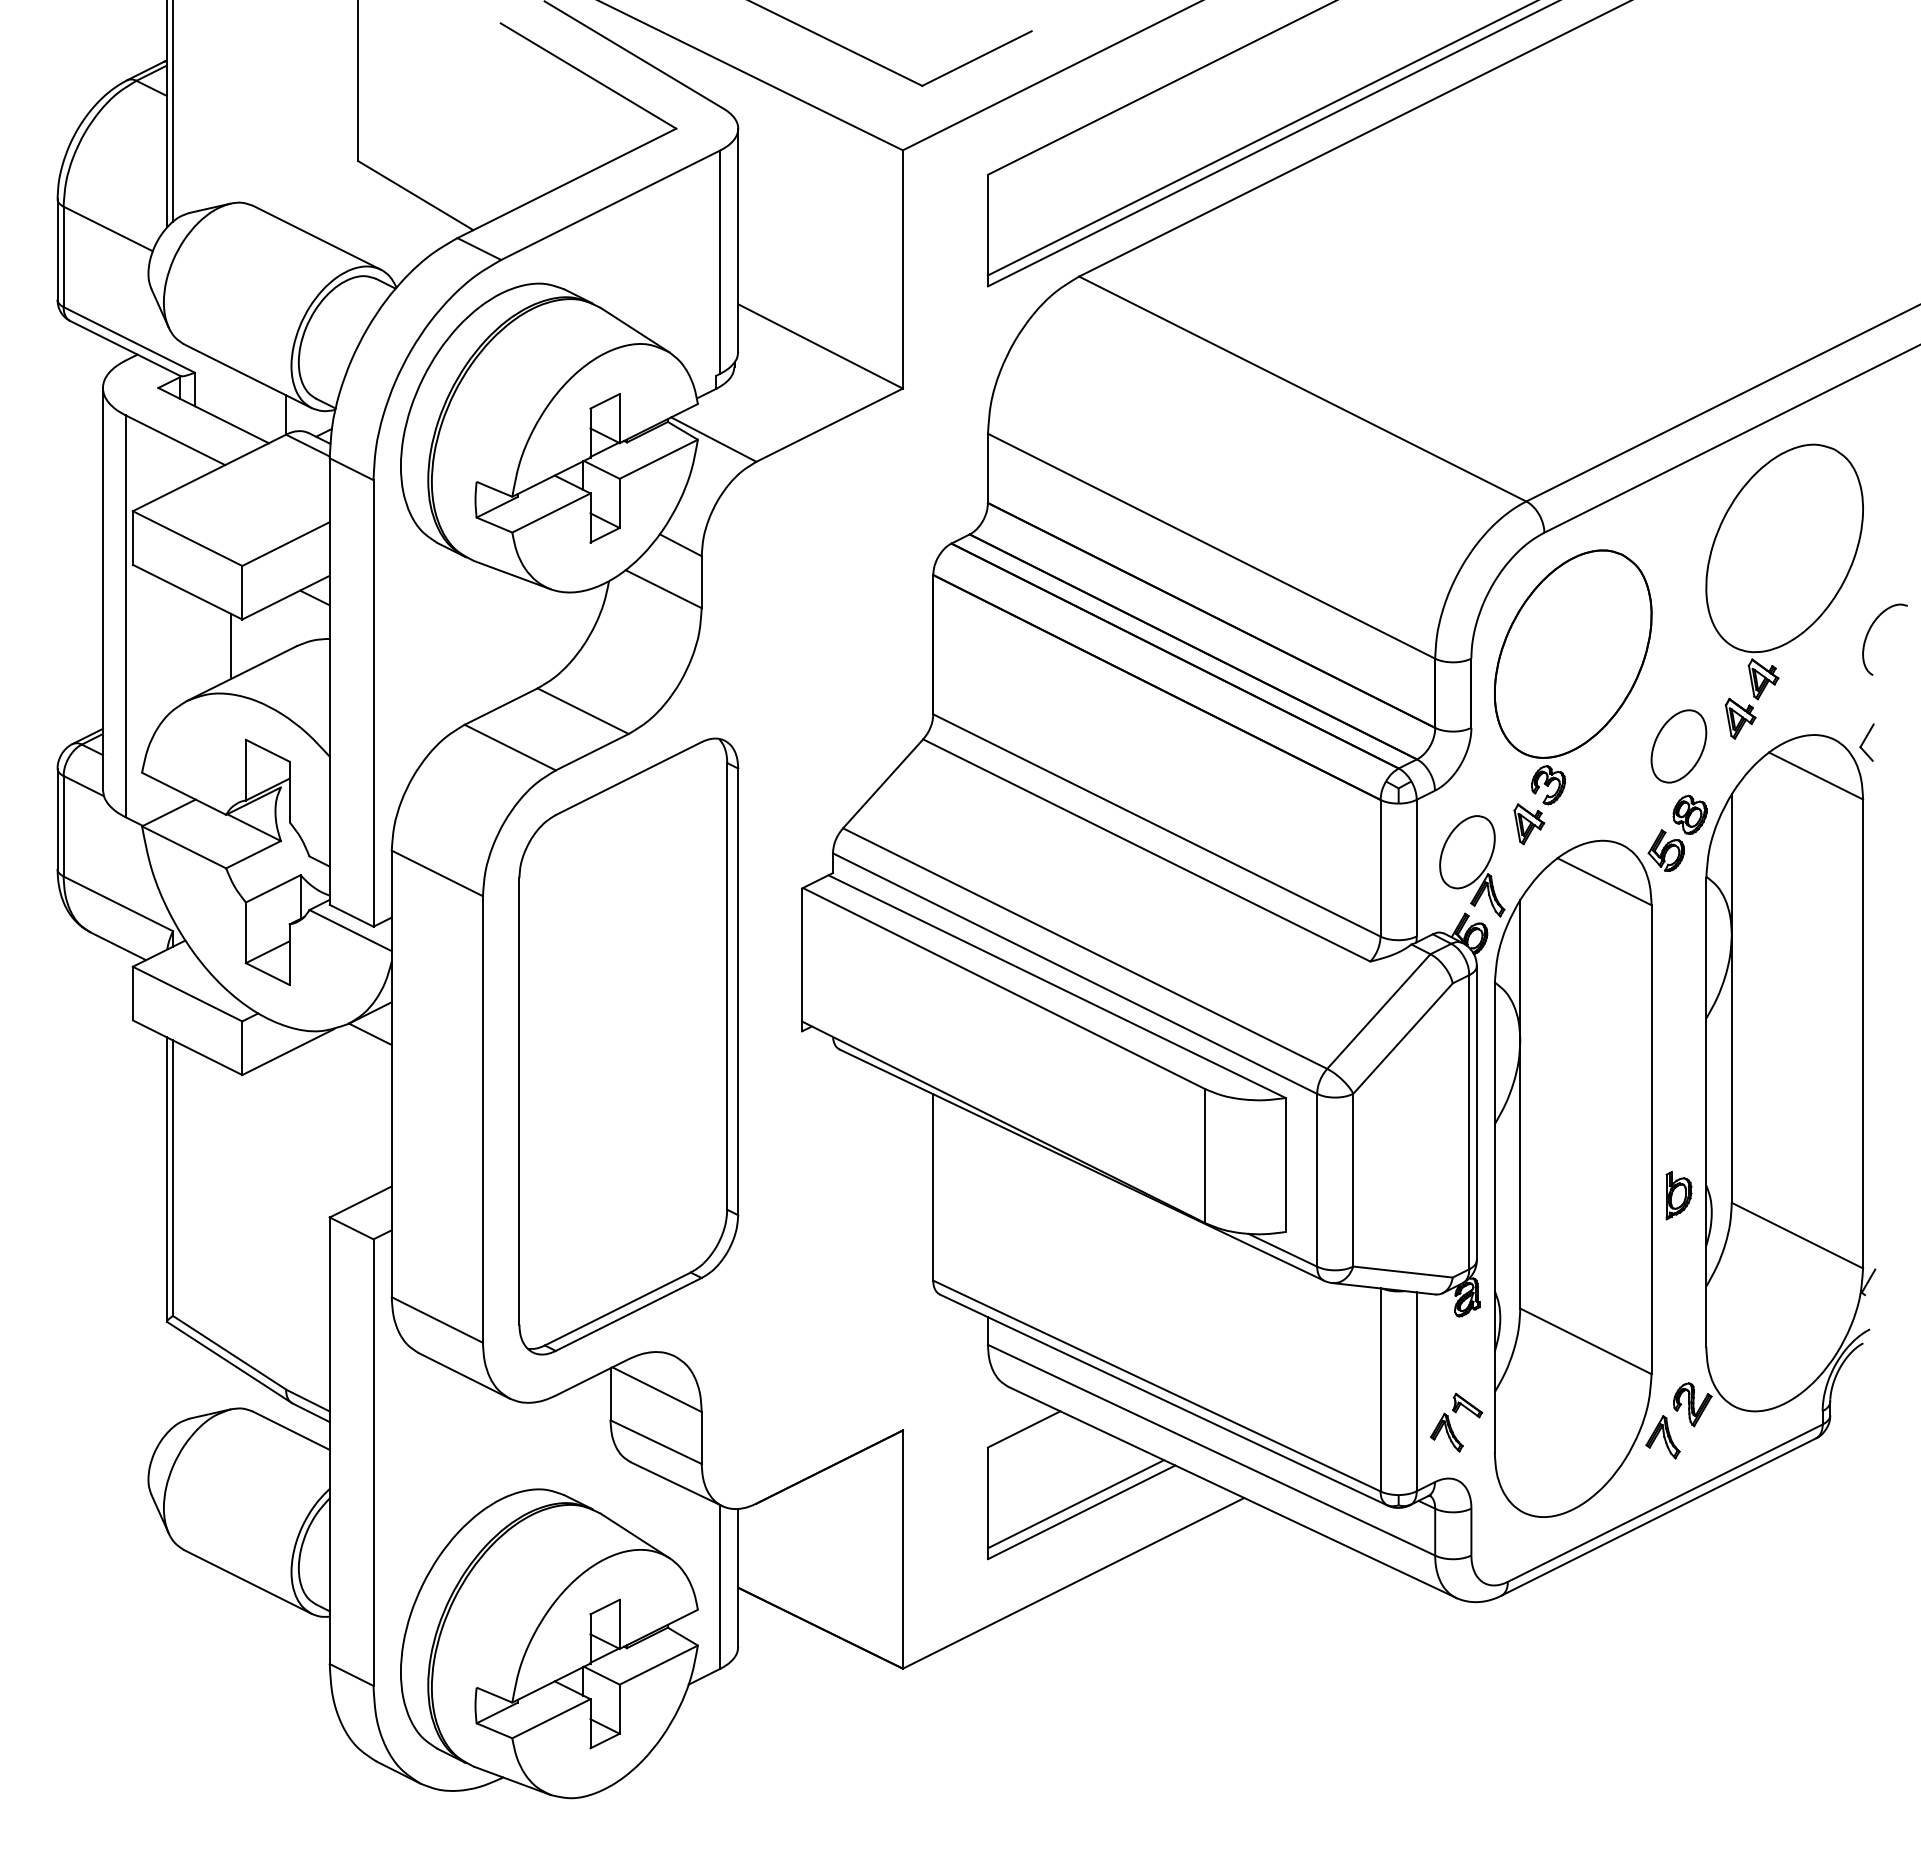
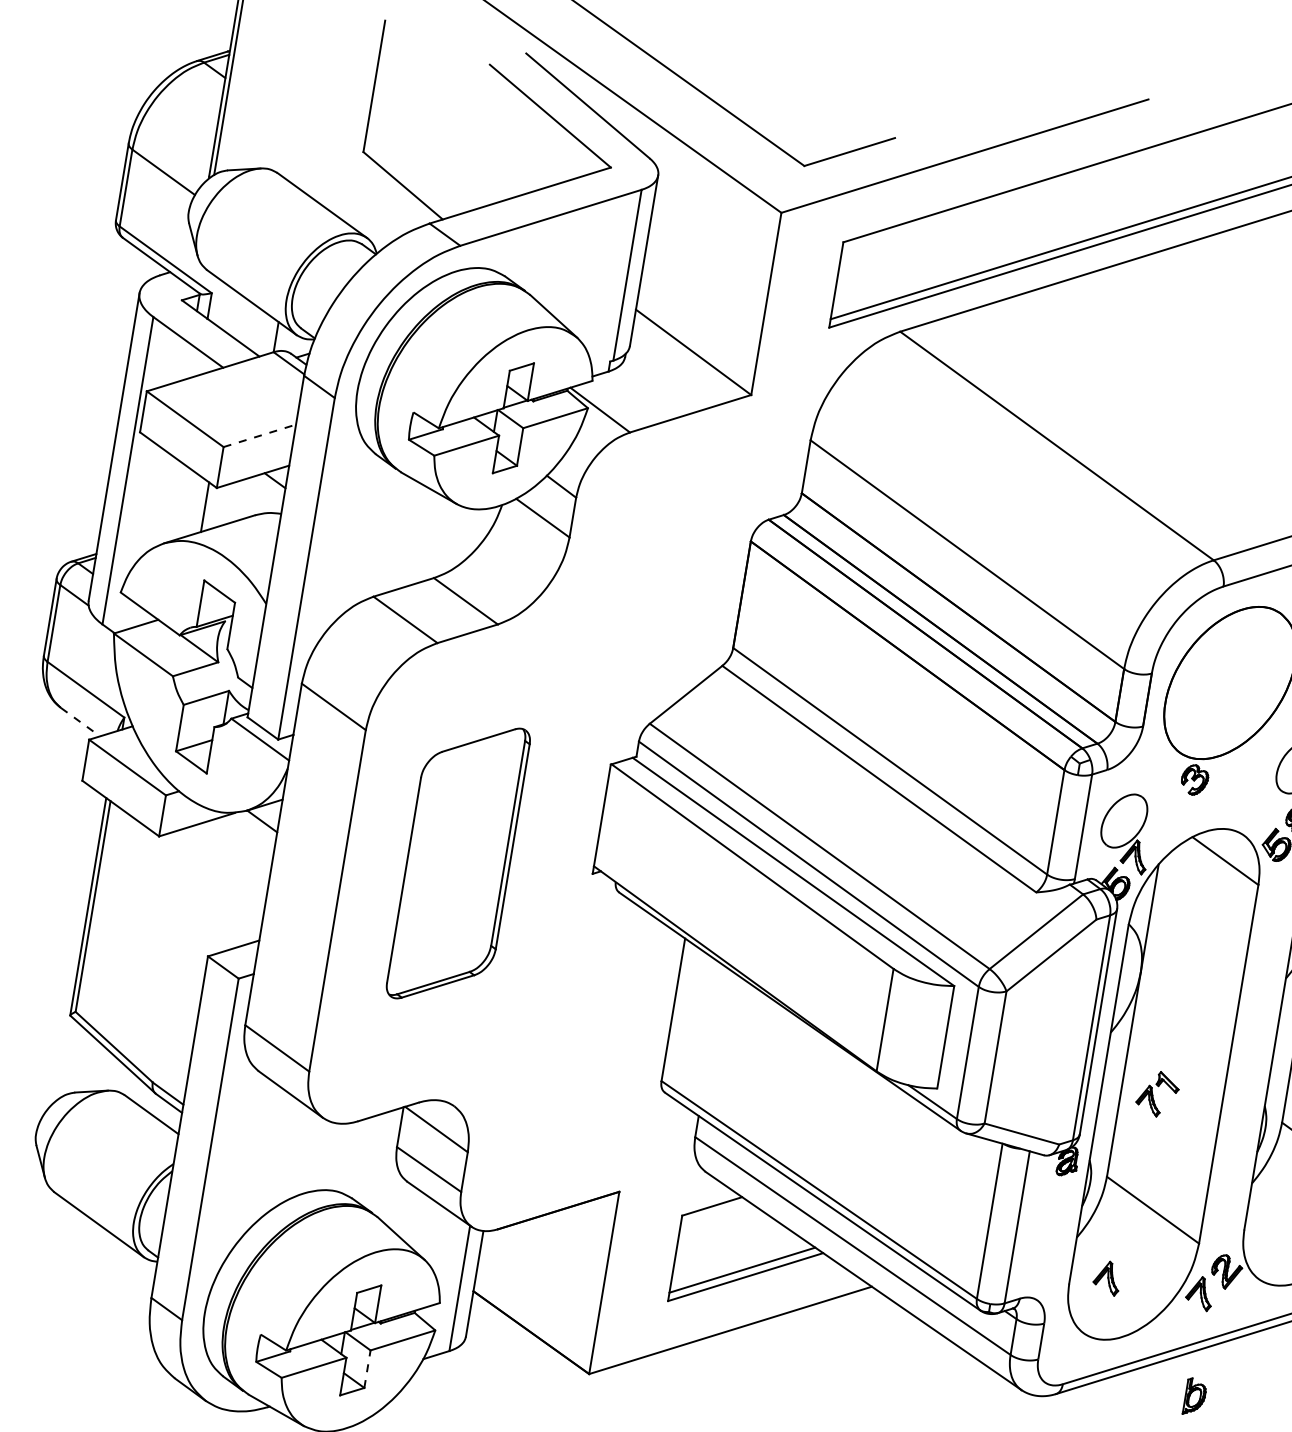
line: (286, 544) -> (260, 436), solid -> dashed
part: (1529, 824) -> (1175, 807), removed
line: (118, 946) -> (80, 722), solid -> dashed
part: (628, 1046) -> (458, 863), size x0.6
part: (1678, 1195) -> (1194, 1397), moved
part: (1450, 1423) -> (1153, 1094), moved
part: (1541, 1437) -> (1106, 1278), added
line: (619, 1709) -> (367, 1369), solid -> dashed

